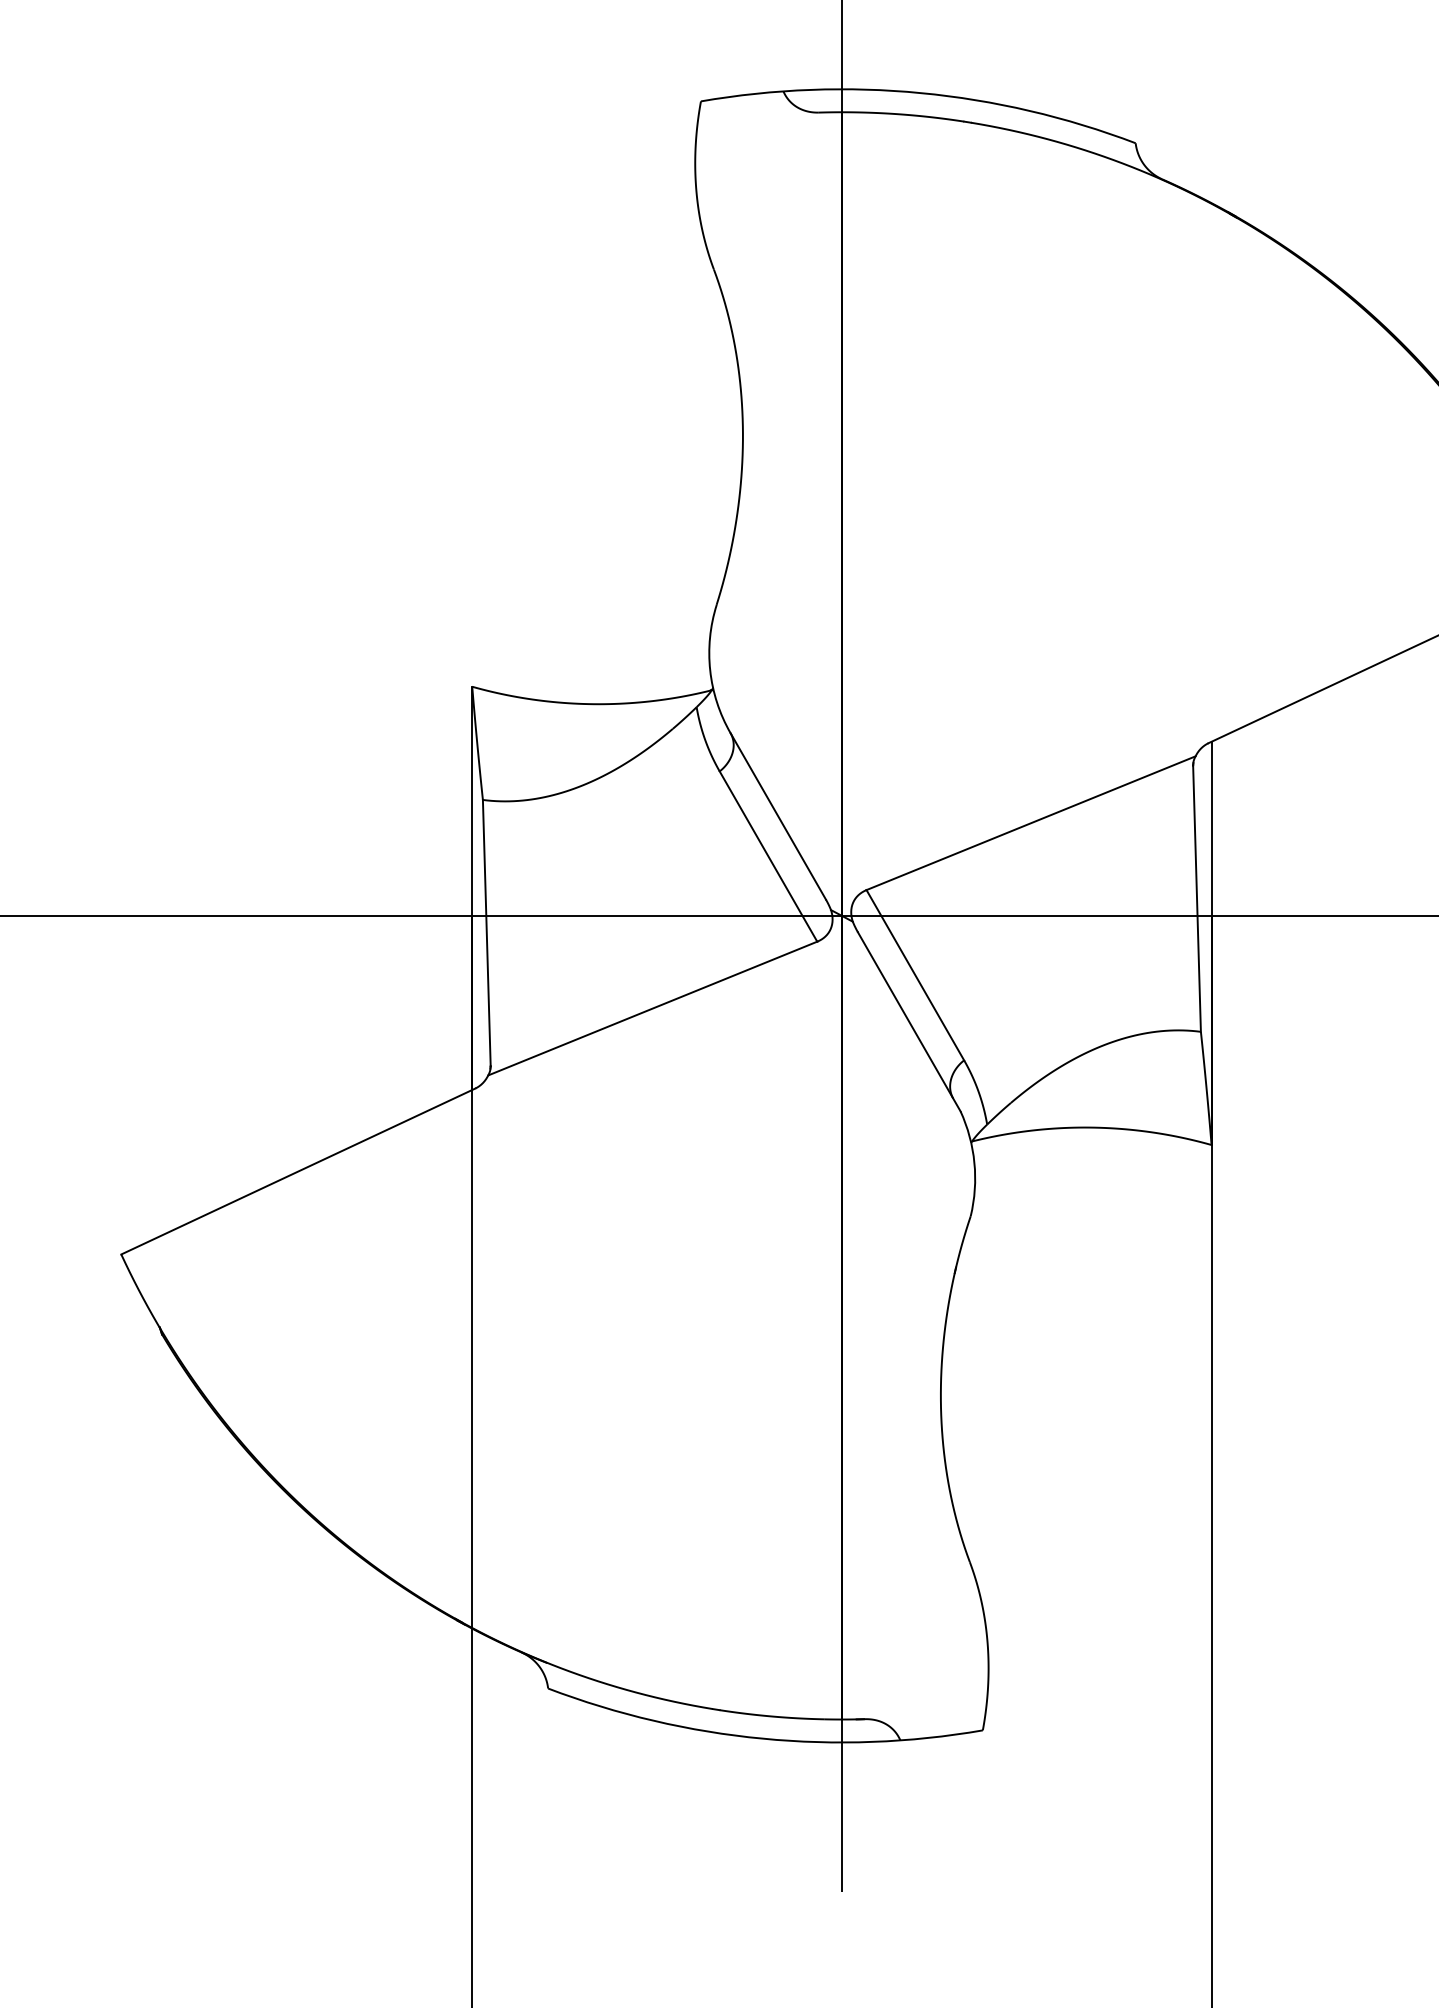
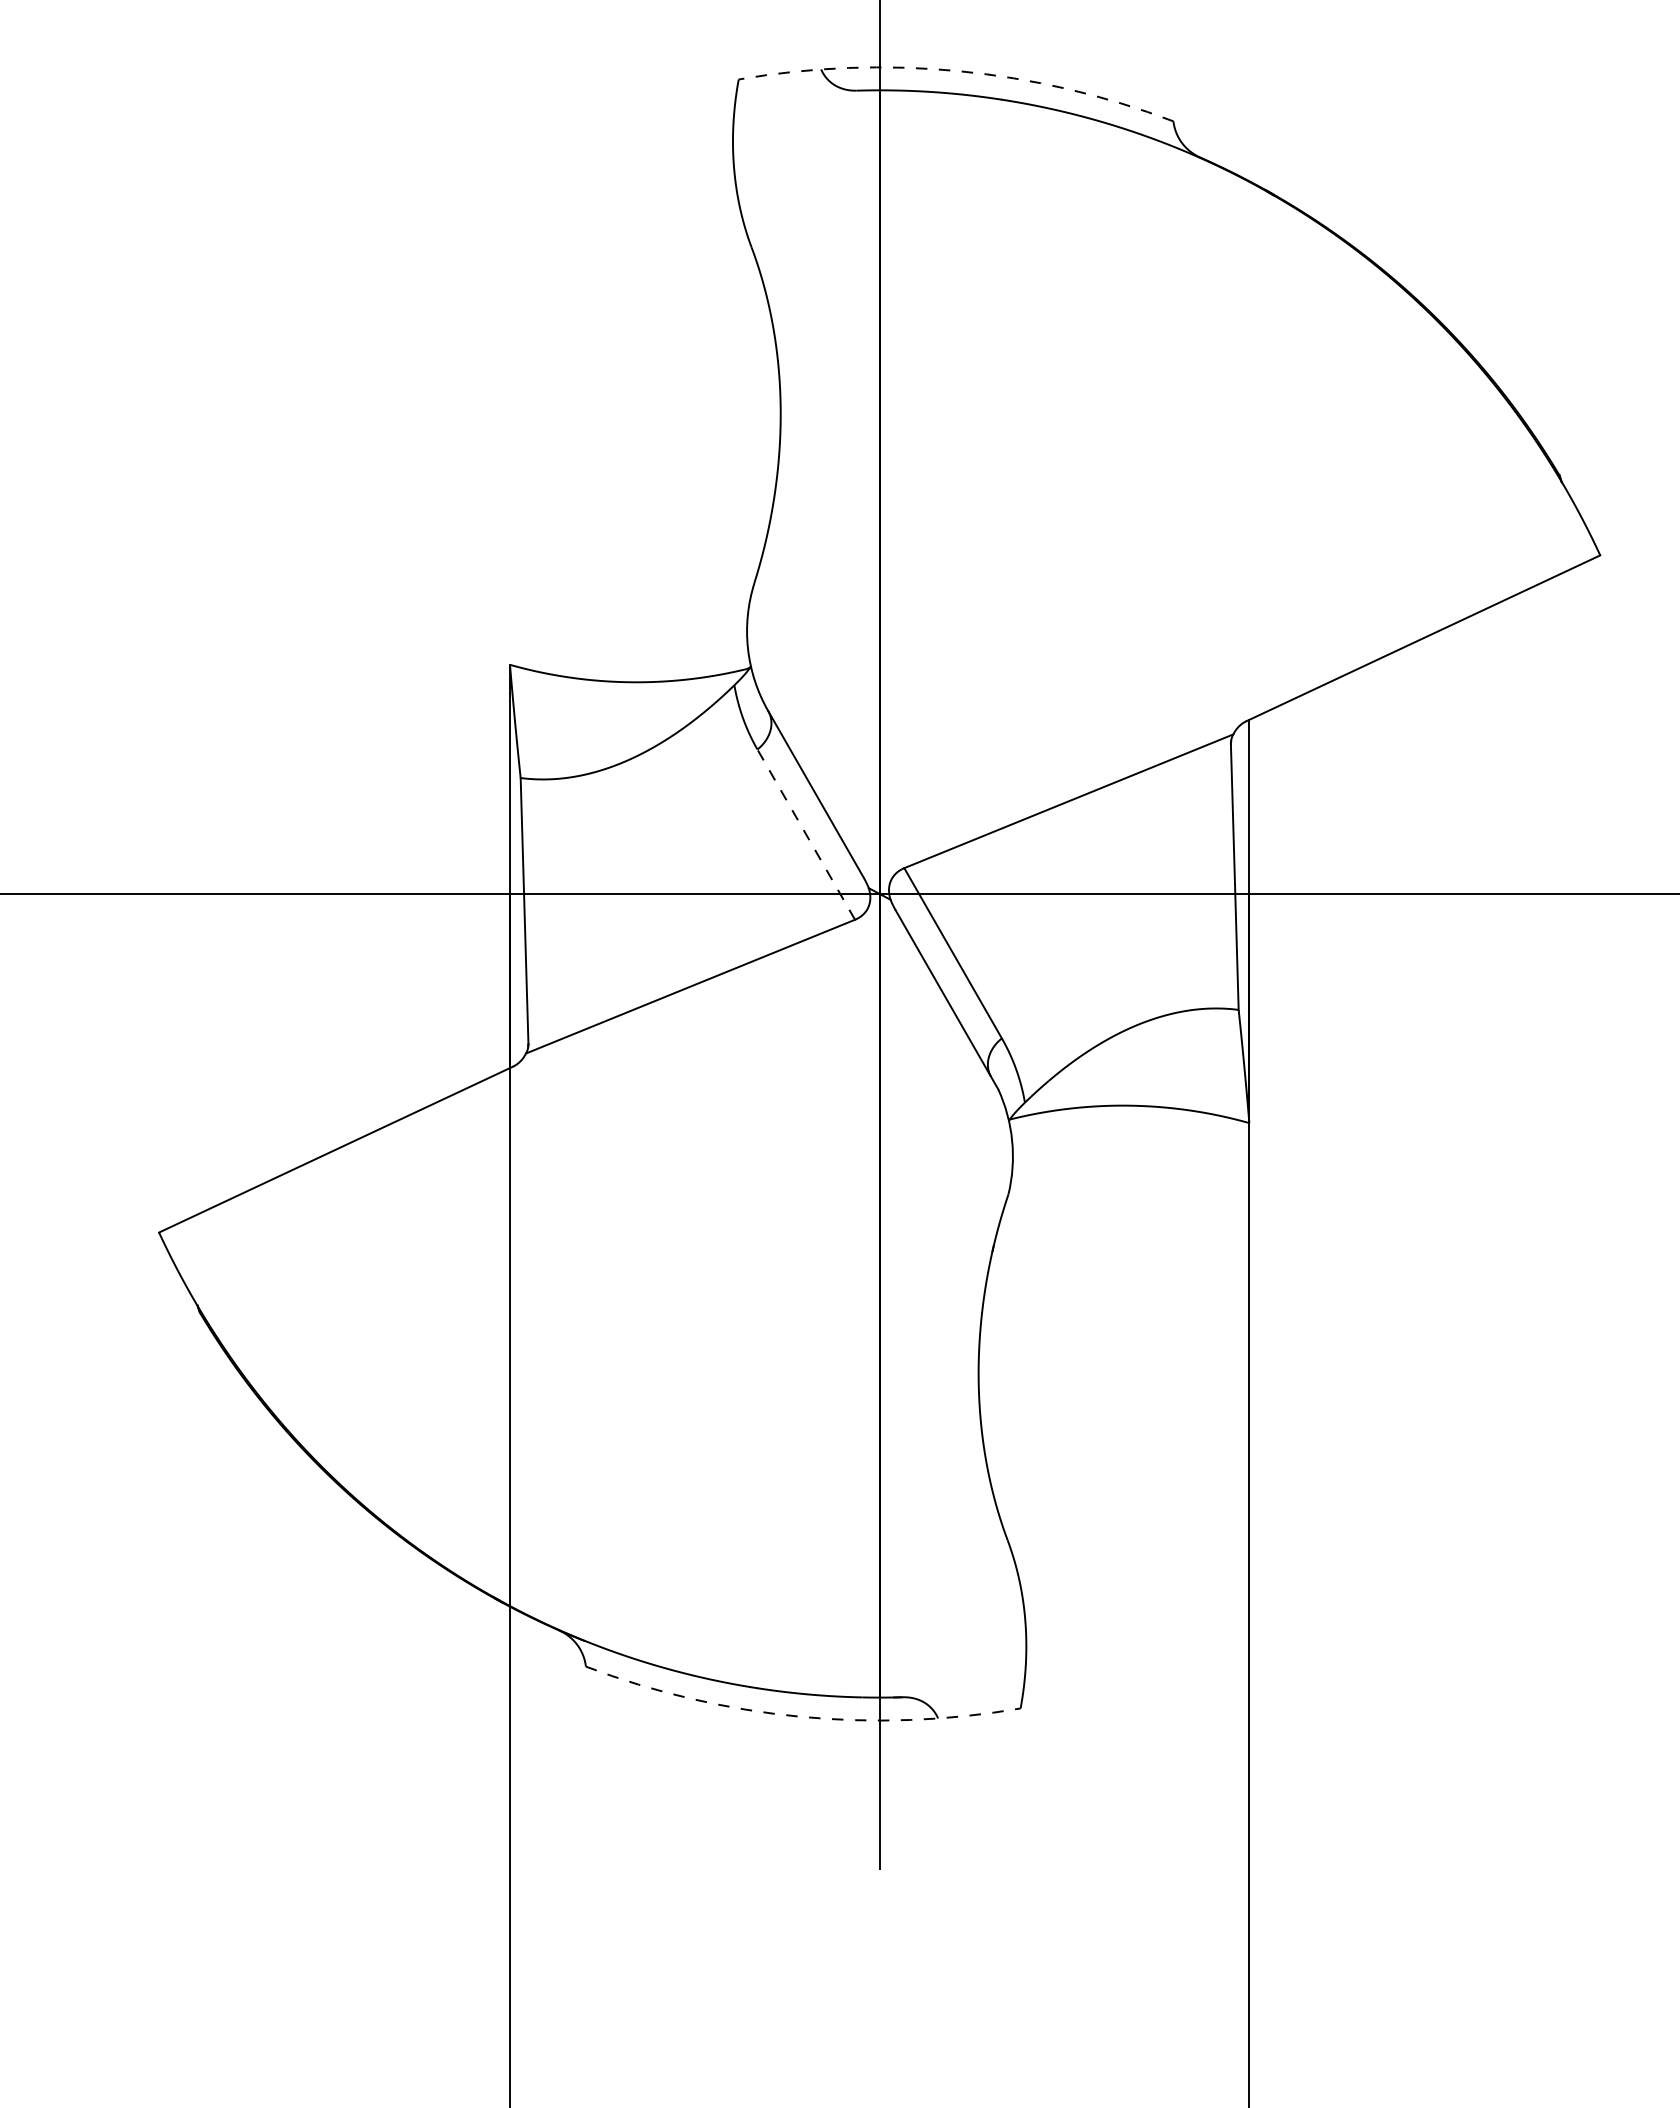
arc: (920, 93) -> (958, 71), solid -> dashed
line: (768, 856) -> (806, 834), solid -> dashed
arc: (762, 1738) -> (800, 1716), solid -> dashed

